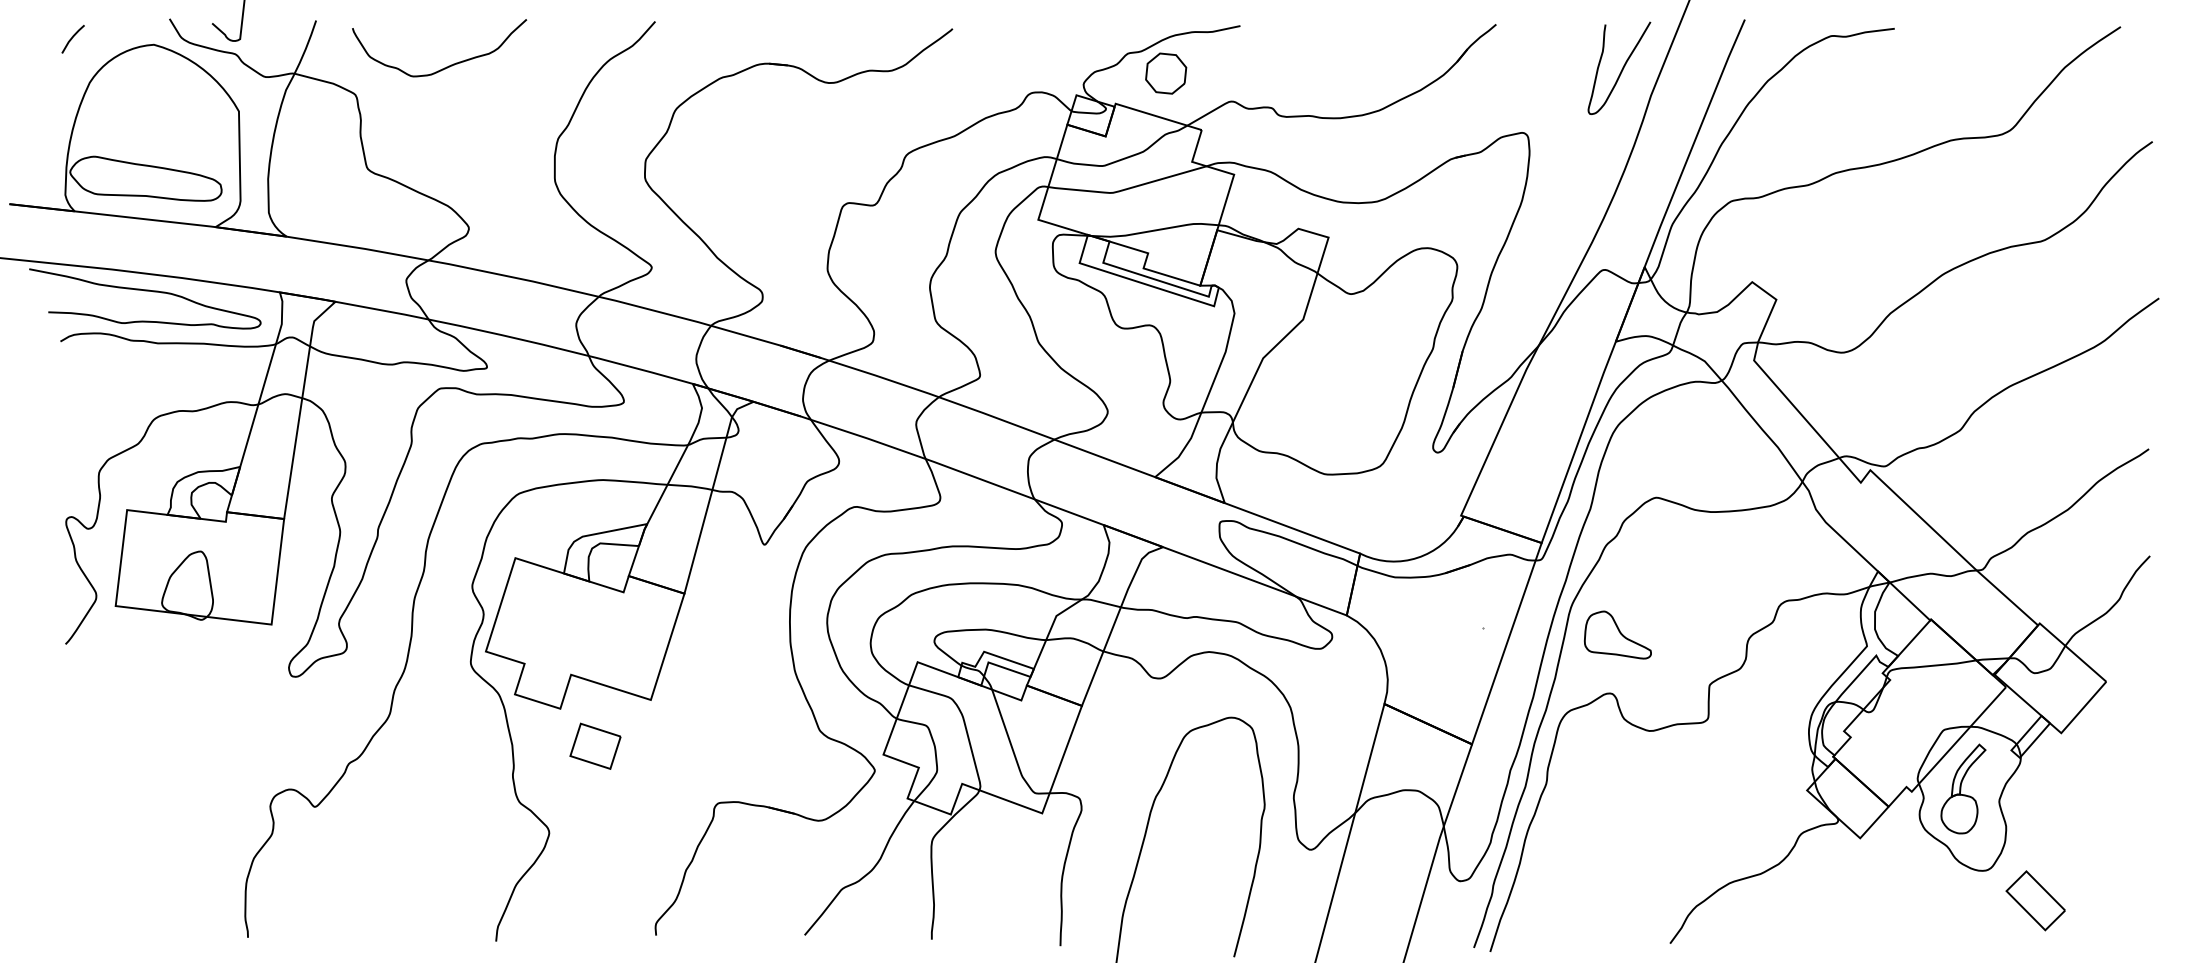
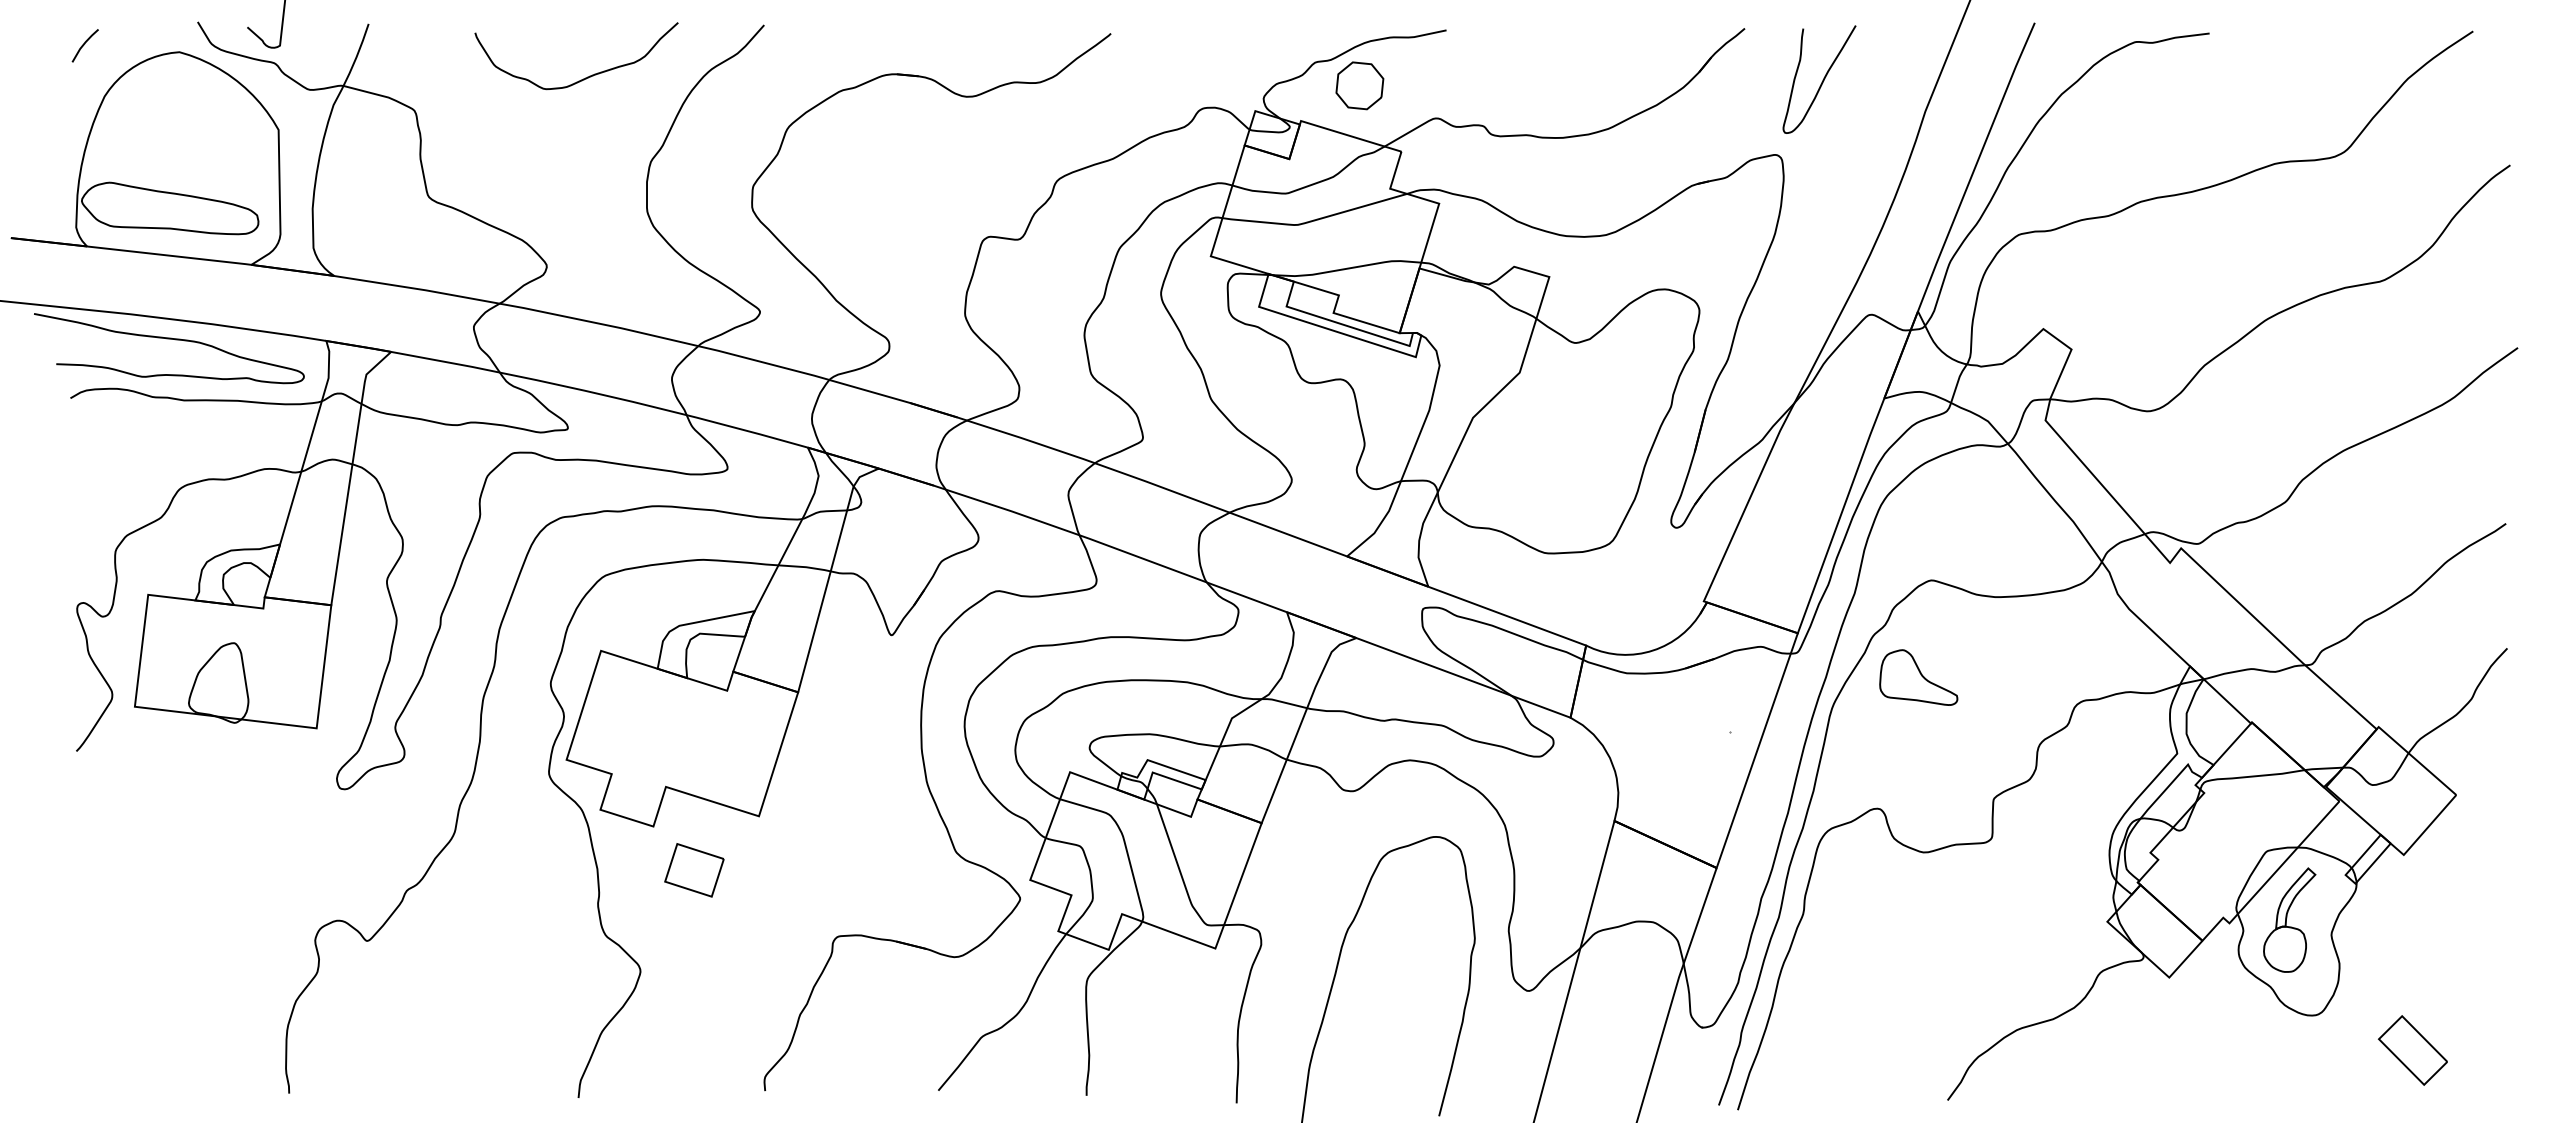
curve: (448, 65) -> (587, 76), moved
curve: (1622, 69) -> (1822, 80), moved
part: (1617, 634) -> (1918, 677), moved
part: (2035, 900) -> (2412, 1050), moved

